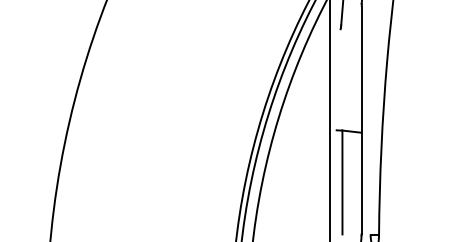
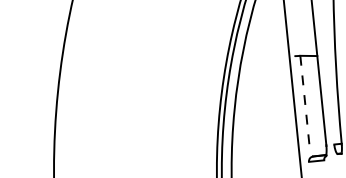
line: (342, 182) -> (305, 101), solid -> dashed

